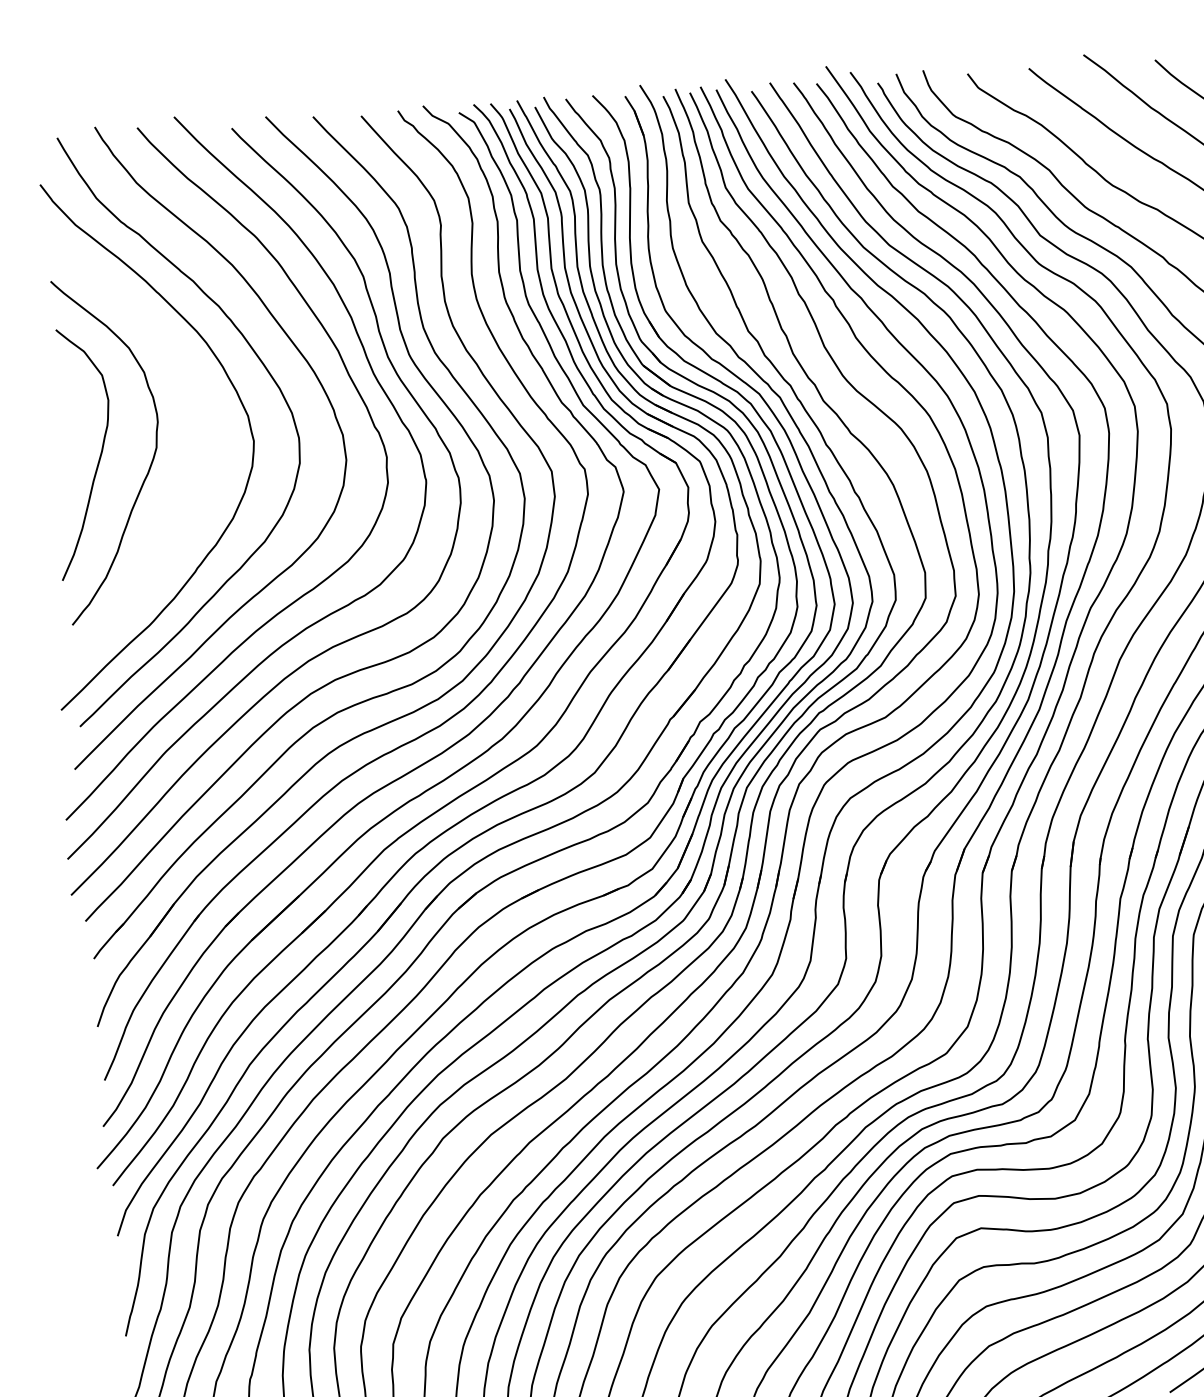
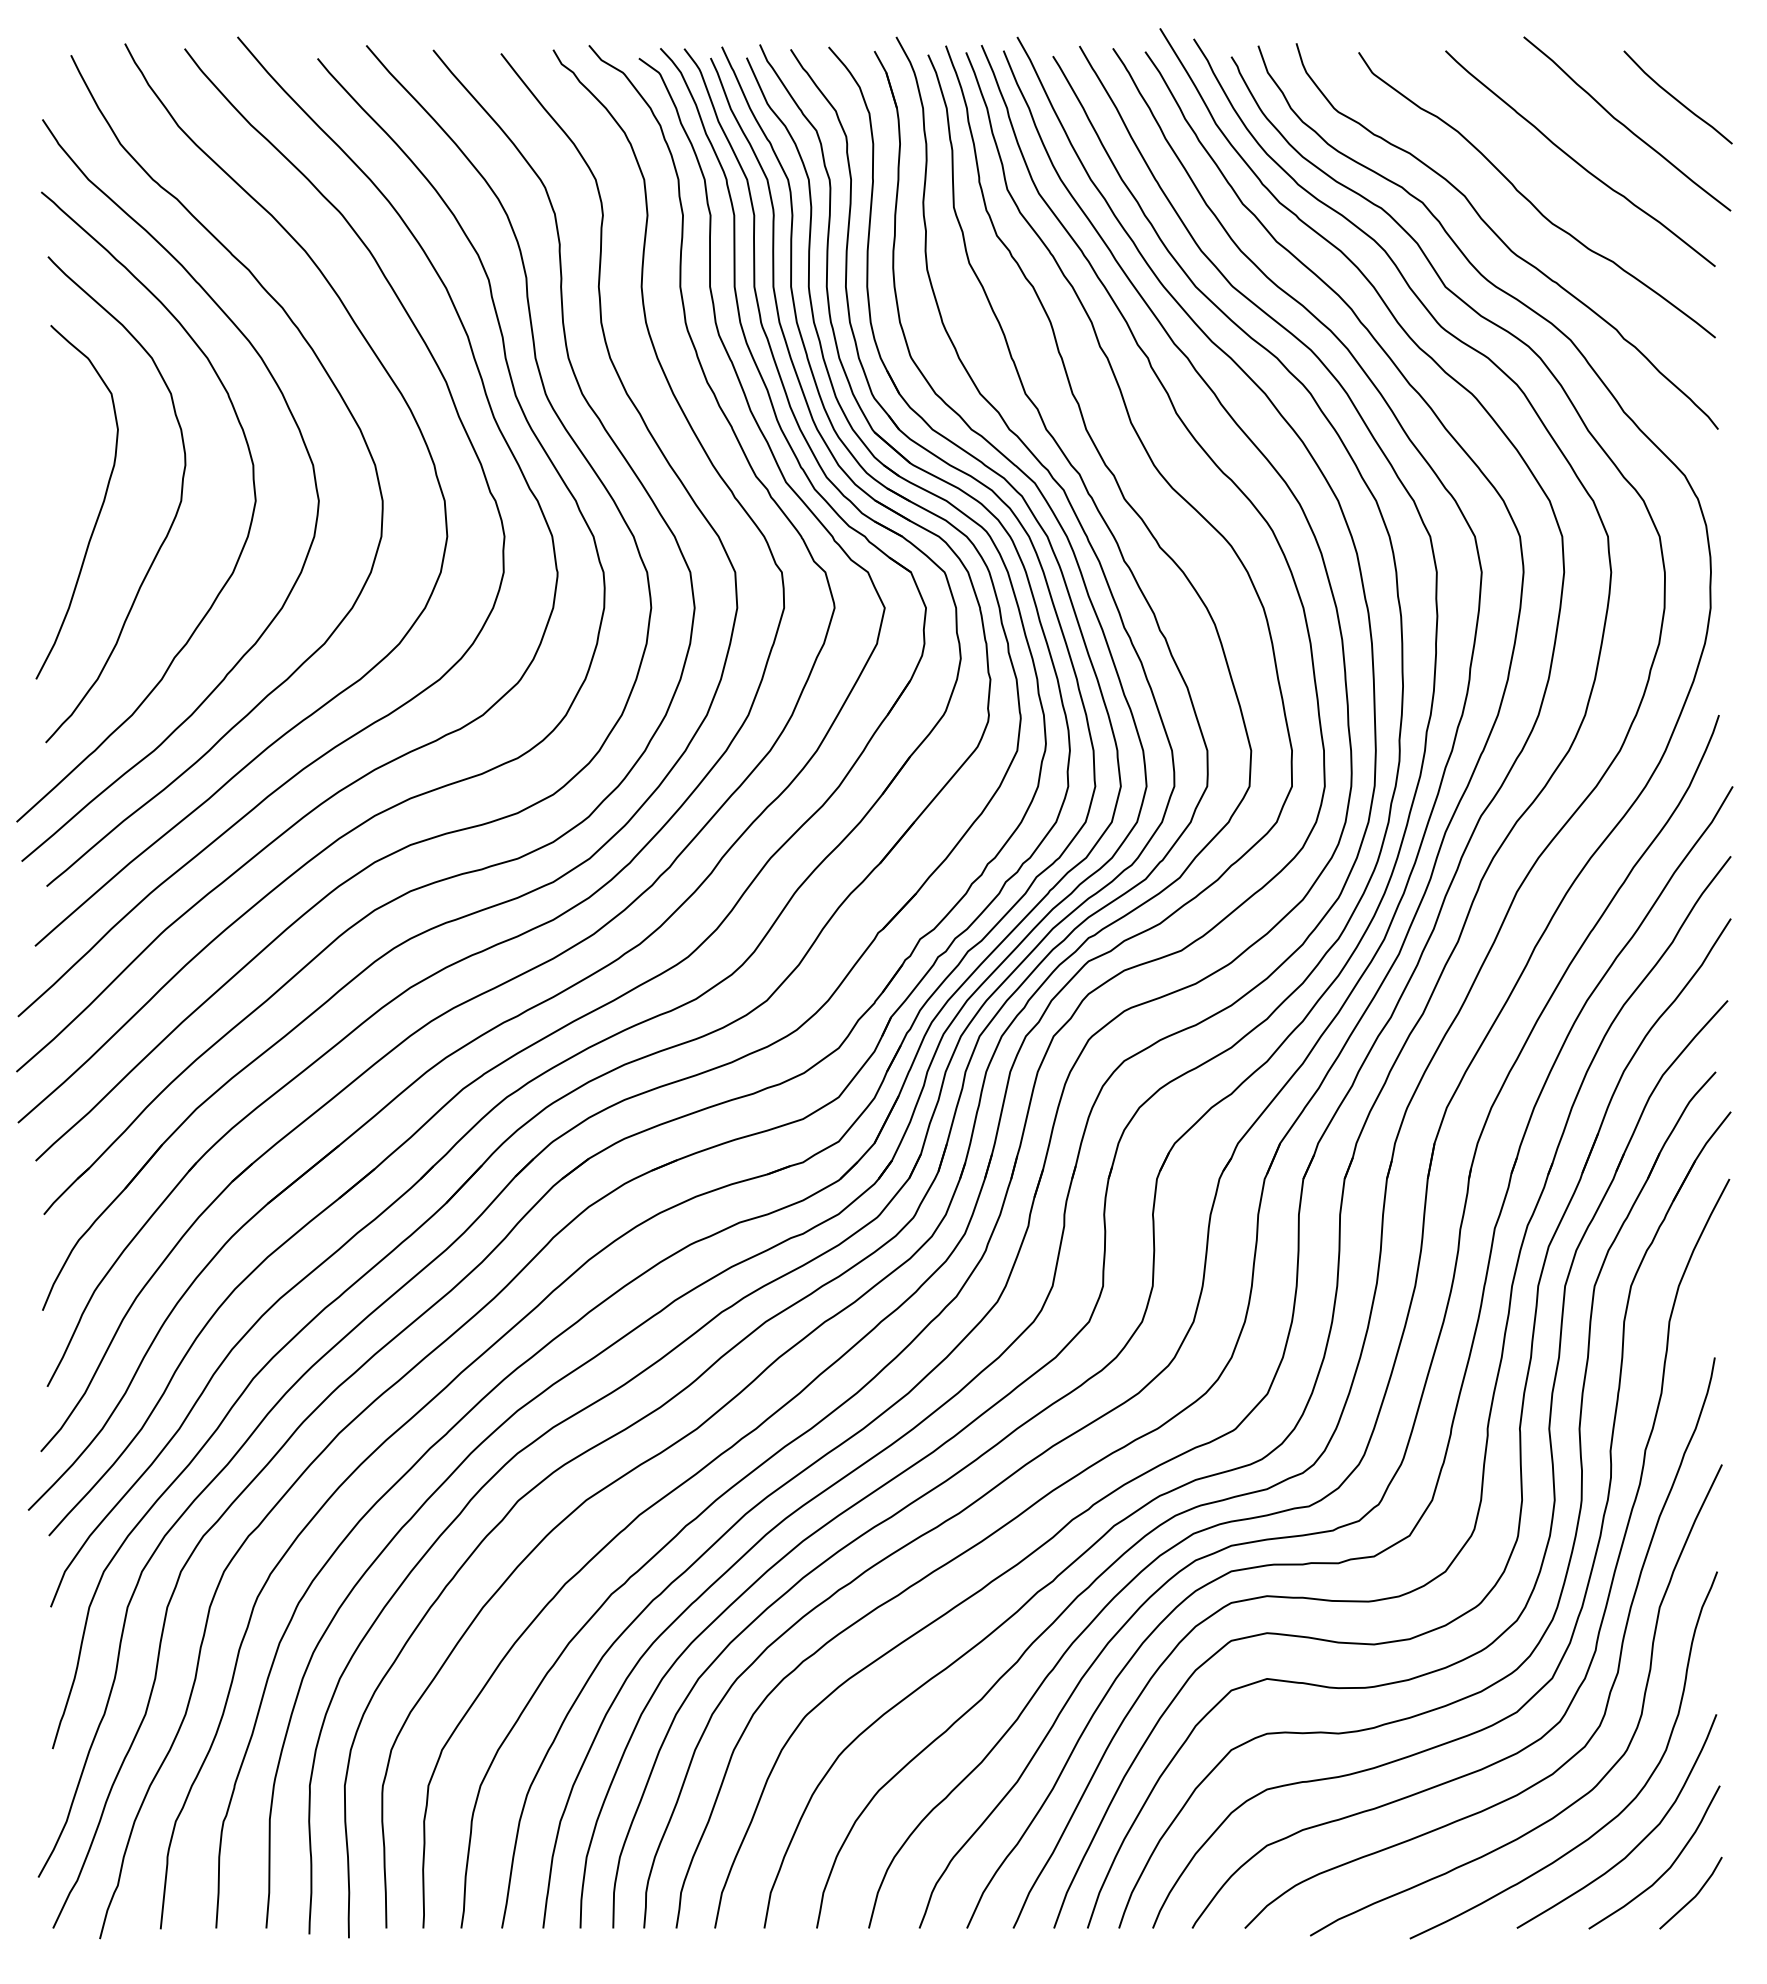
curve: (202, 476) -> (242, 546), added

